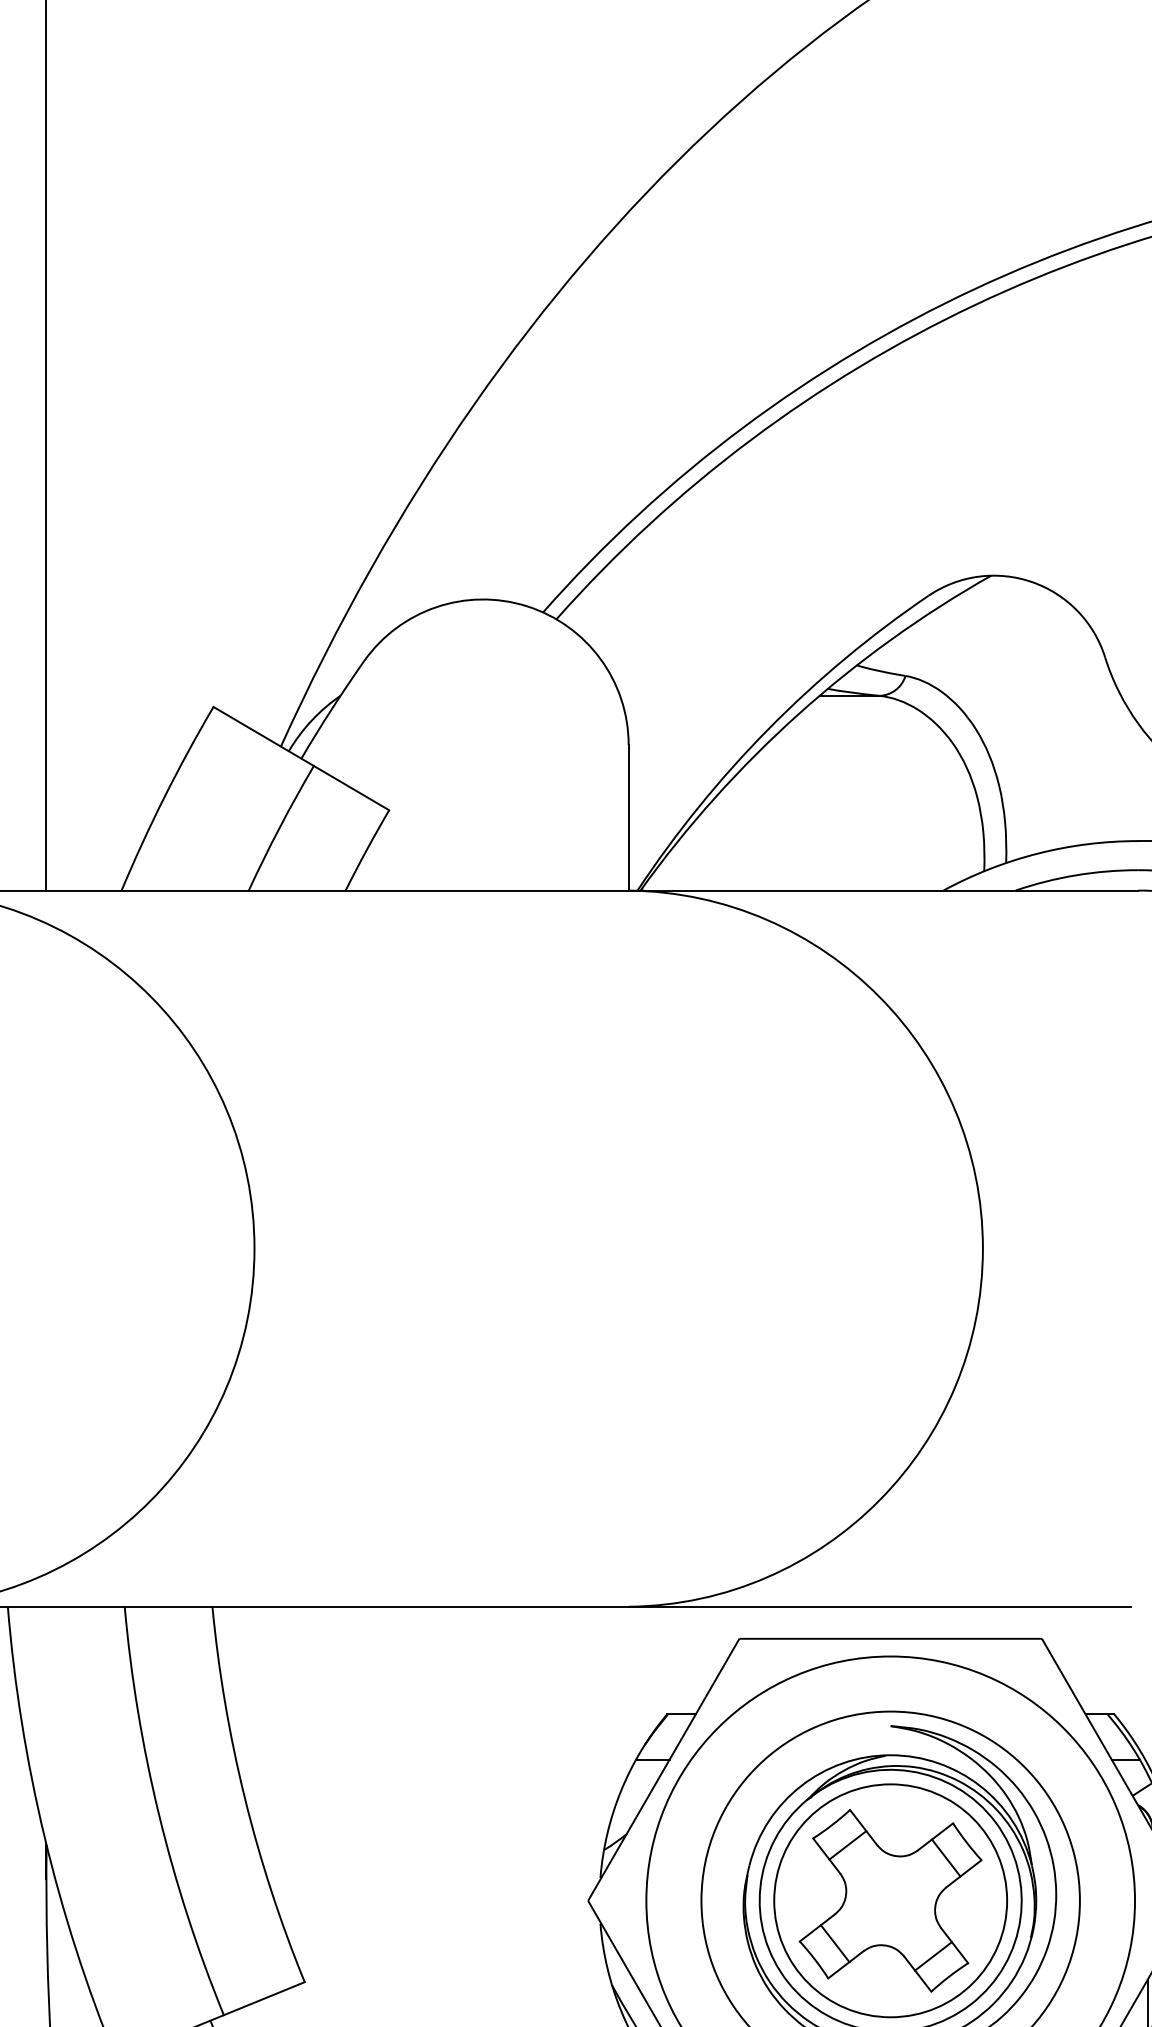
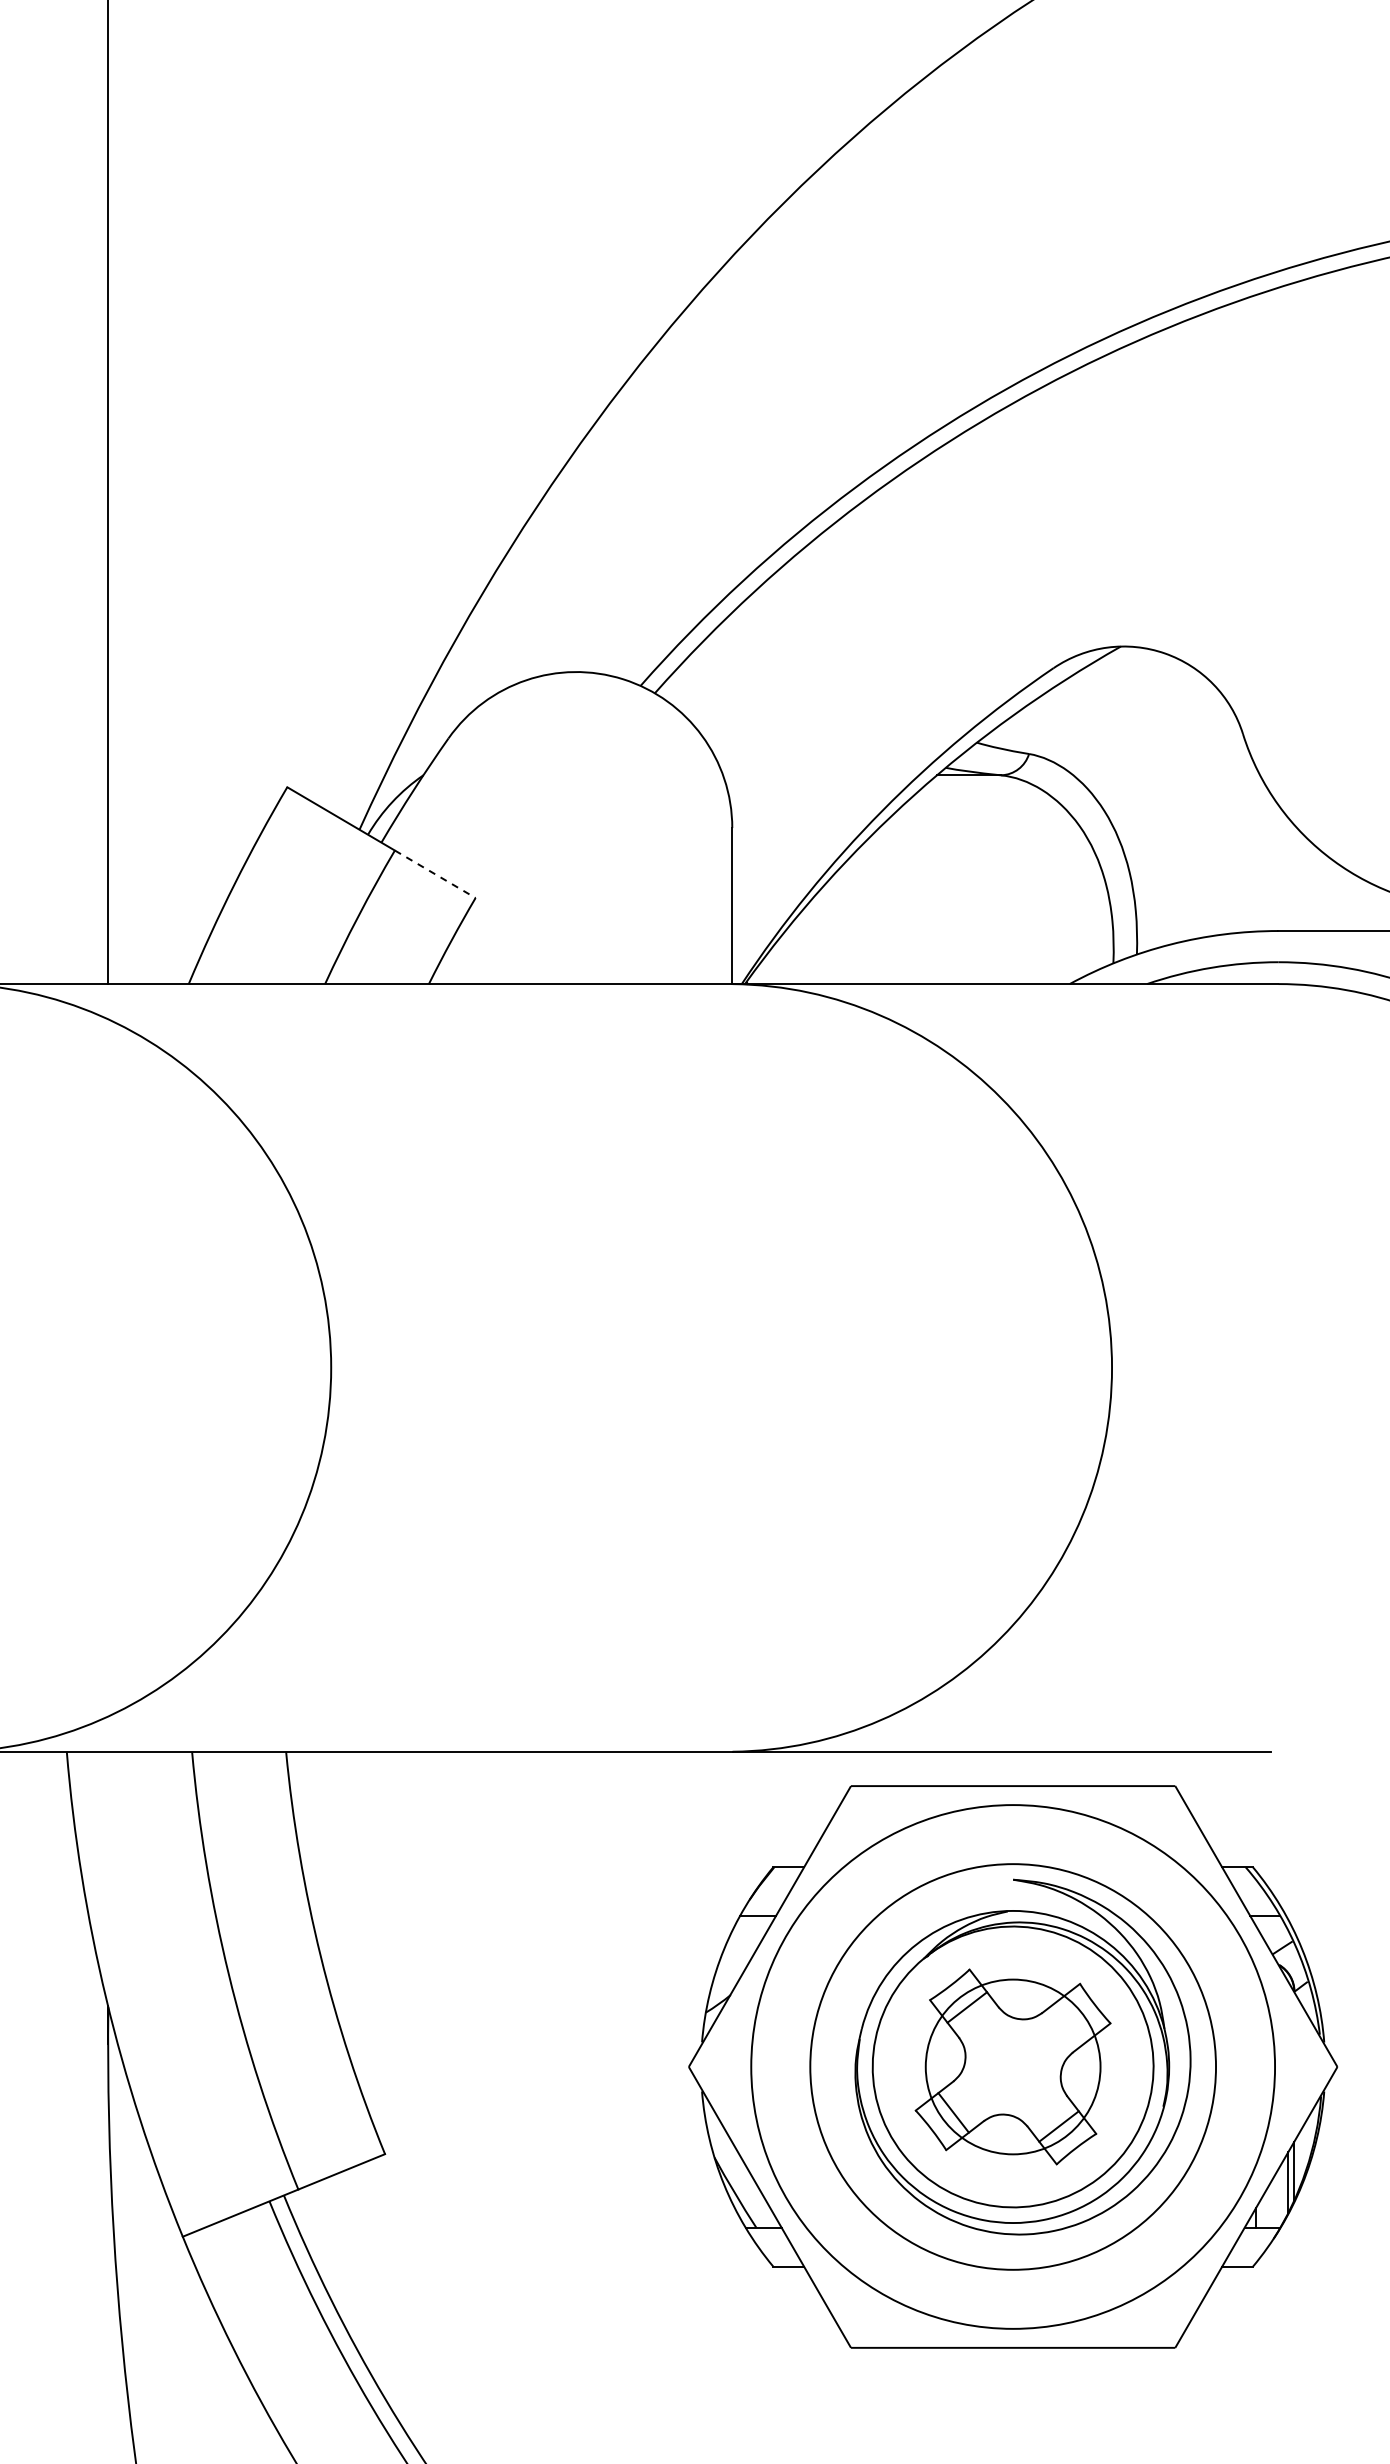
line: (351, 788) -> (435, 874), solid -> dashed
line: (946, 1857) -> (1072, 2020), removed
circle: (890, 1900) -> (1012, 2066), size x0.7

